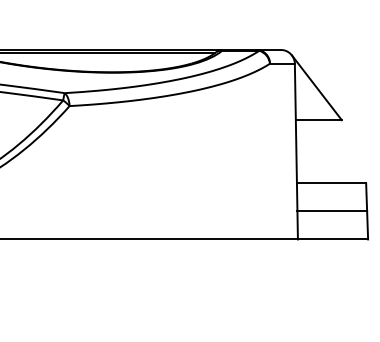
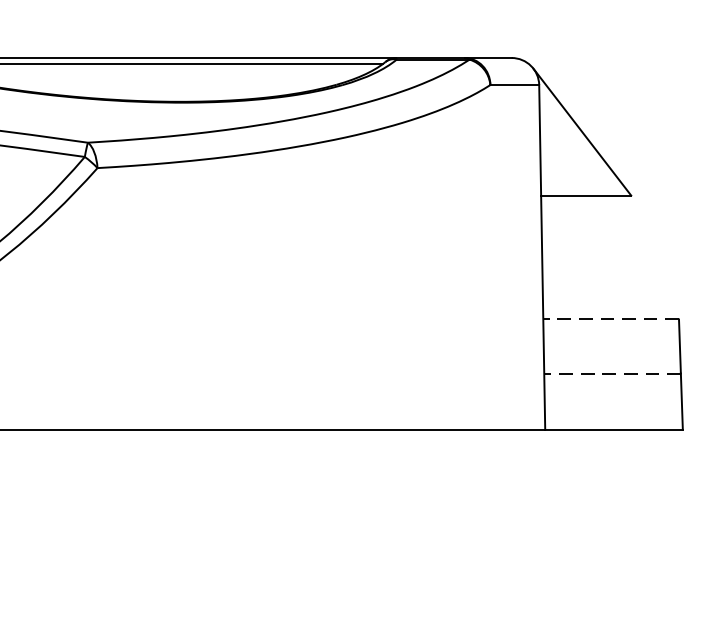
line: (331, 183) -> (611, 319), solid -> dashed
line: (332, 210) -> (613, 372), solid -> dashed

